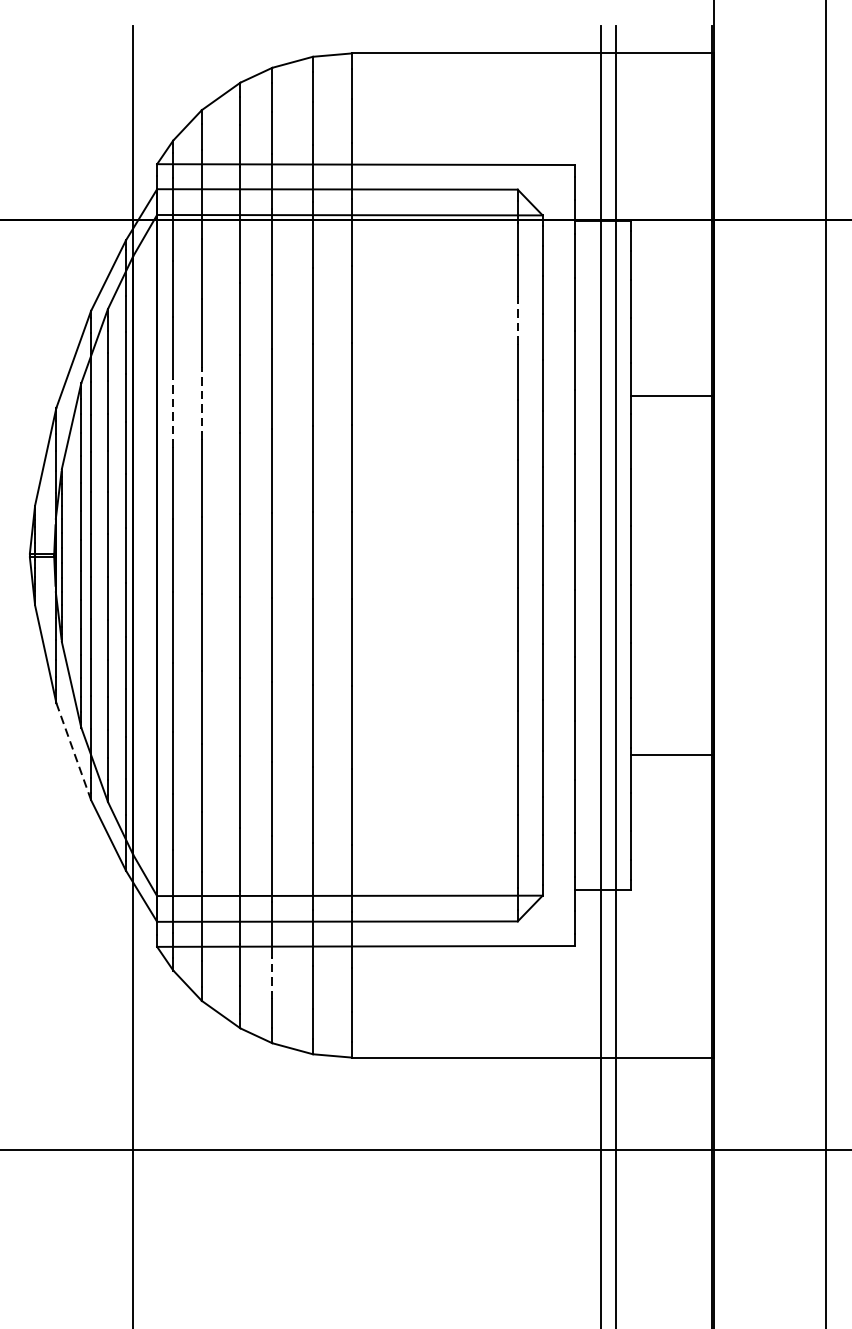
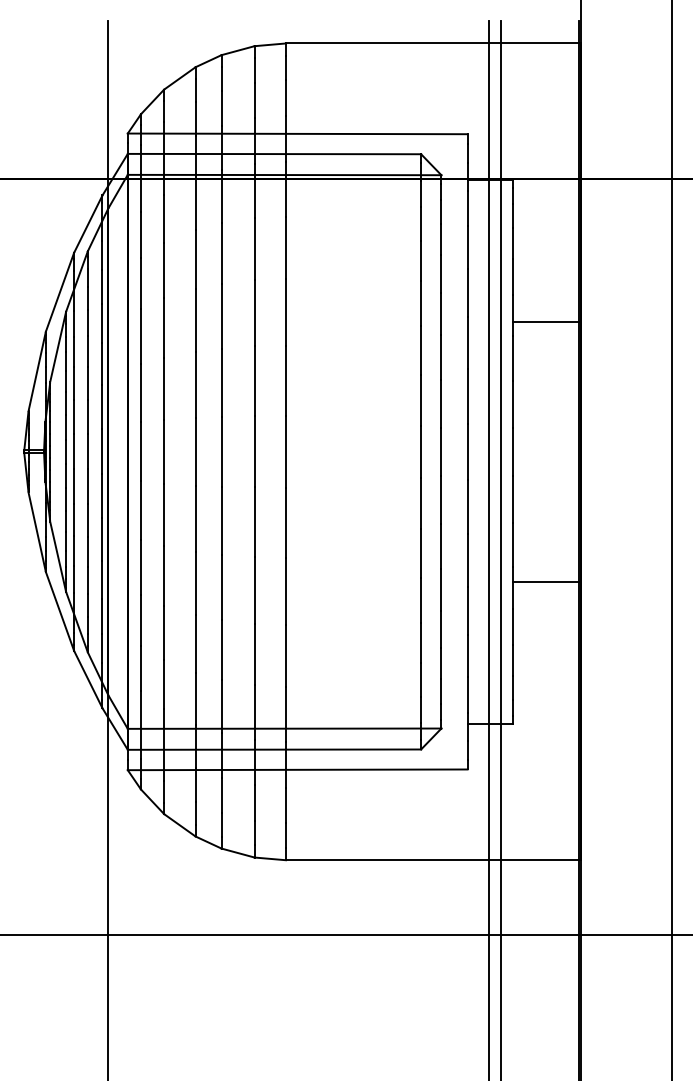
line: (518, 320) -> (421, 260), dashed -> solid
line: (202, 402) -> (164, 327), dashed -> solid
line: (172, 413) -> (140, 336), dashed -> solid
line: (73, 751) -> (59, 611), dashed -> solid
line: (671, 754) -> (546, 581), moved
line: (272, 976) -> (221, 794), dashed -> solid

